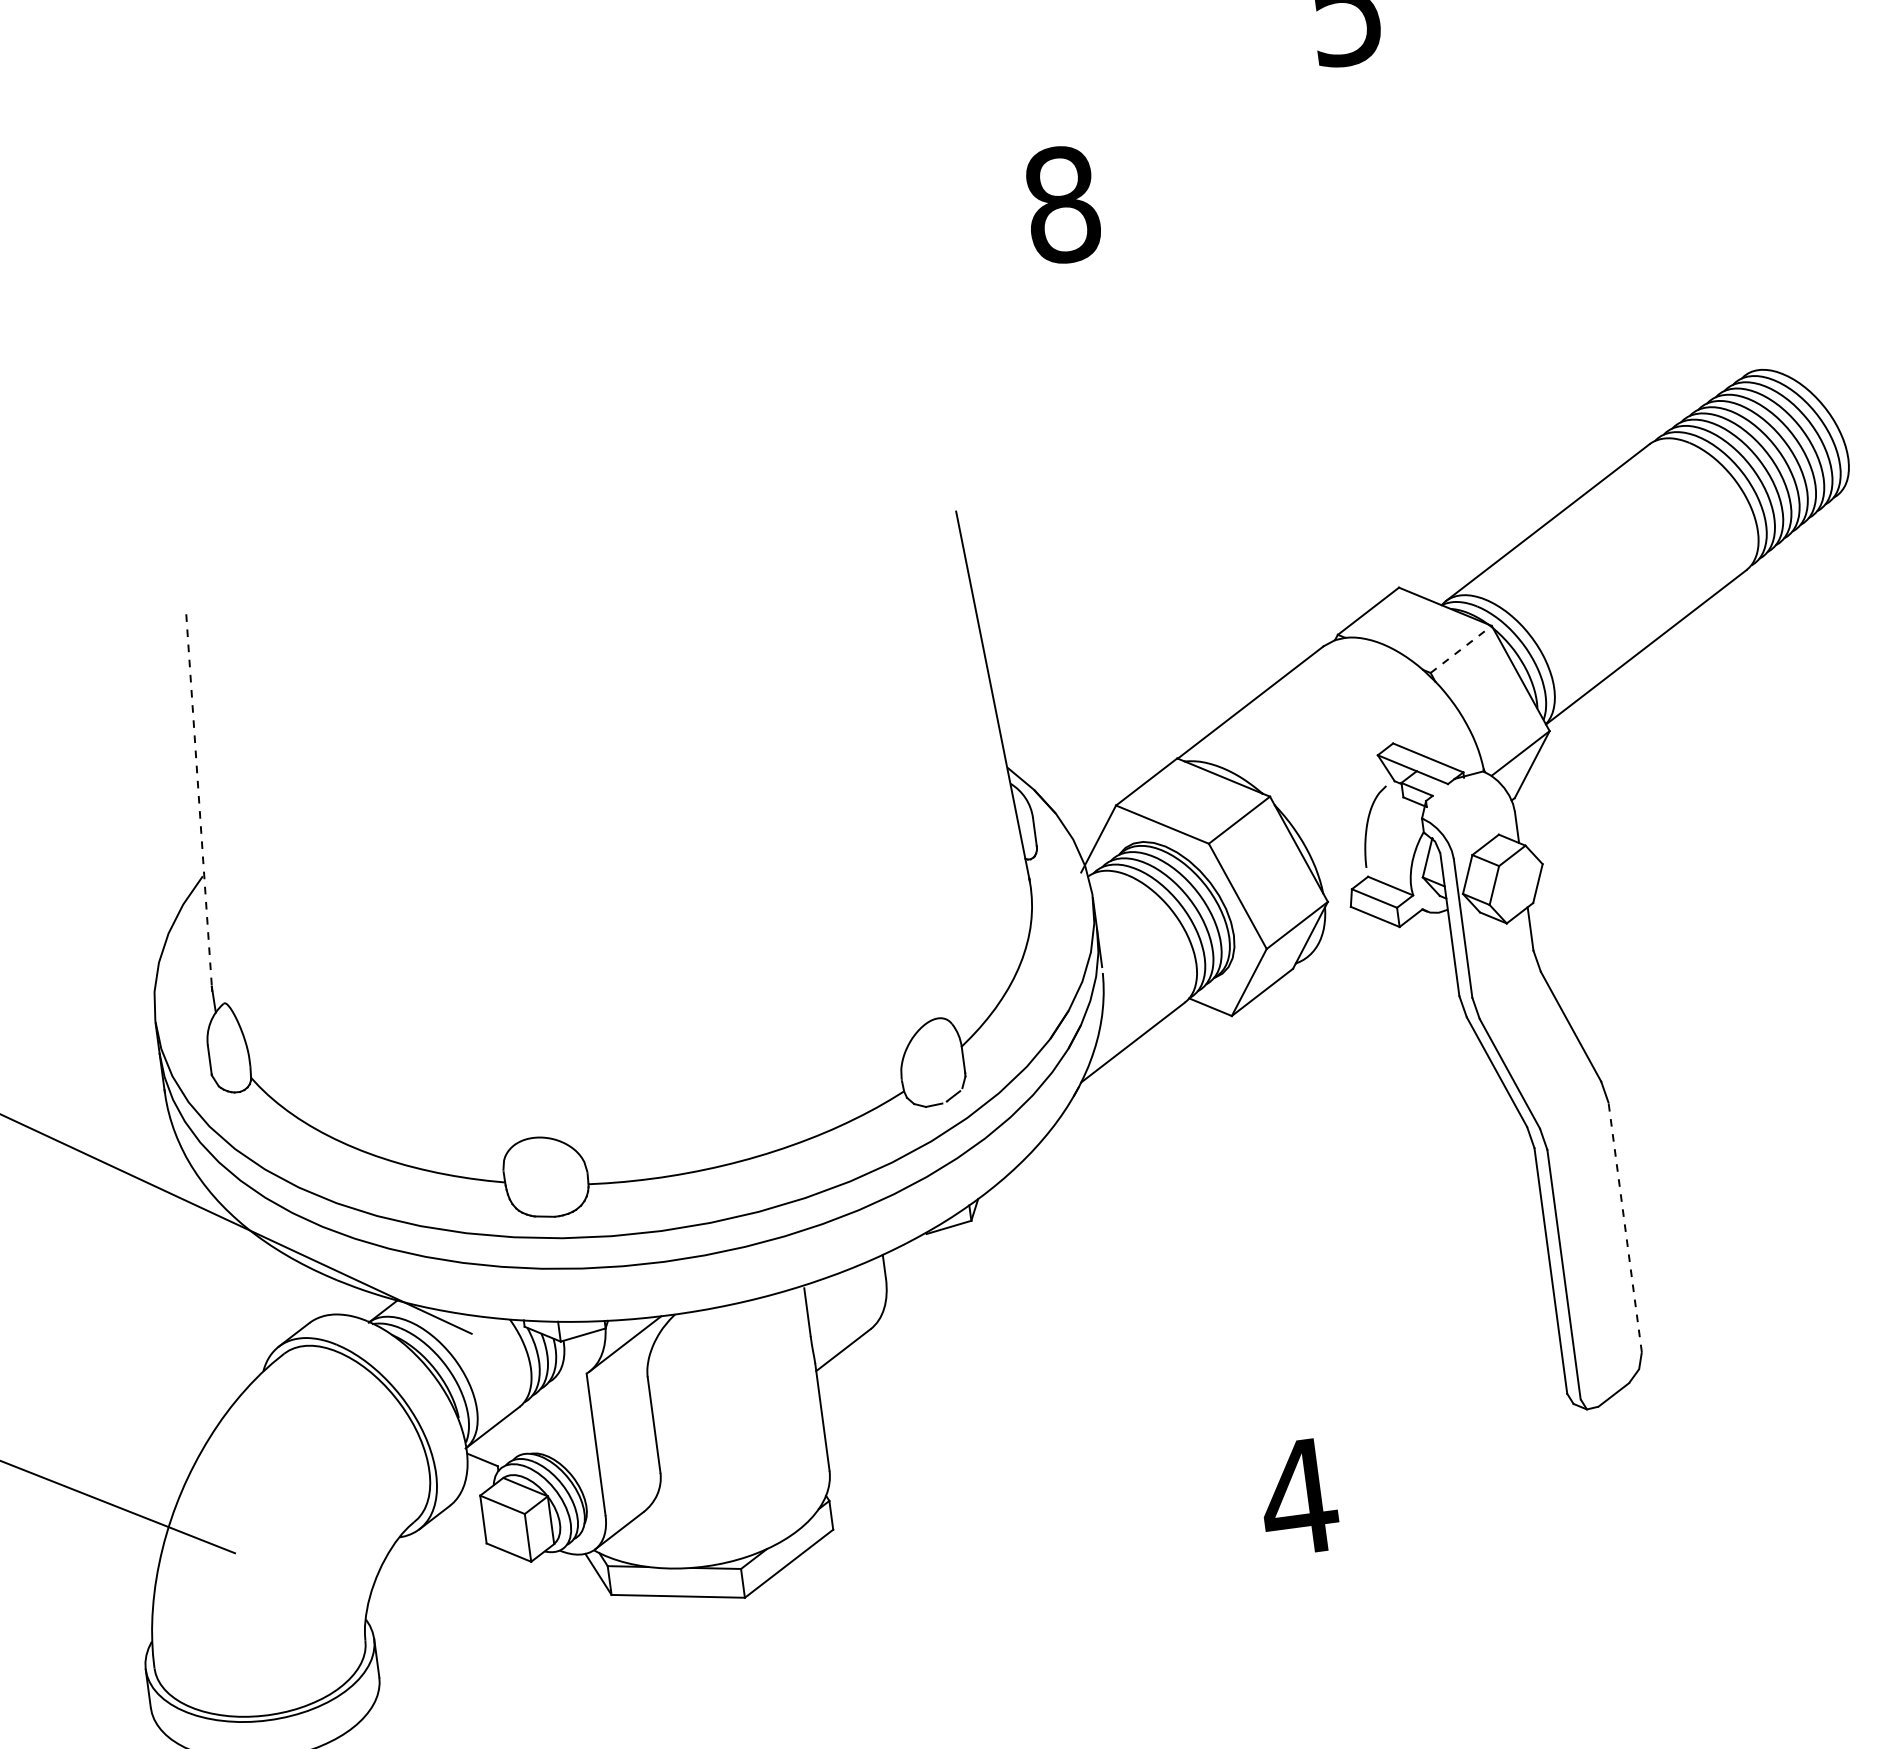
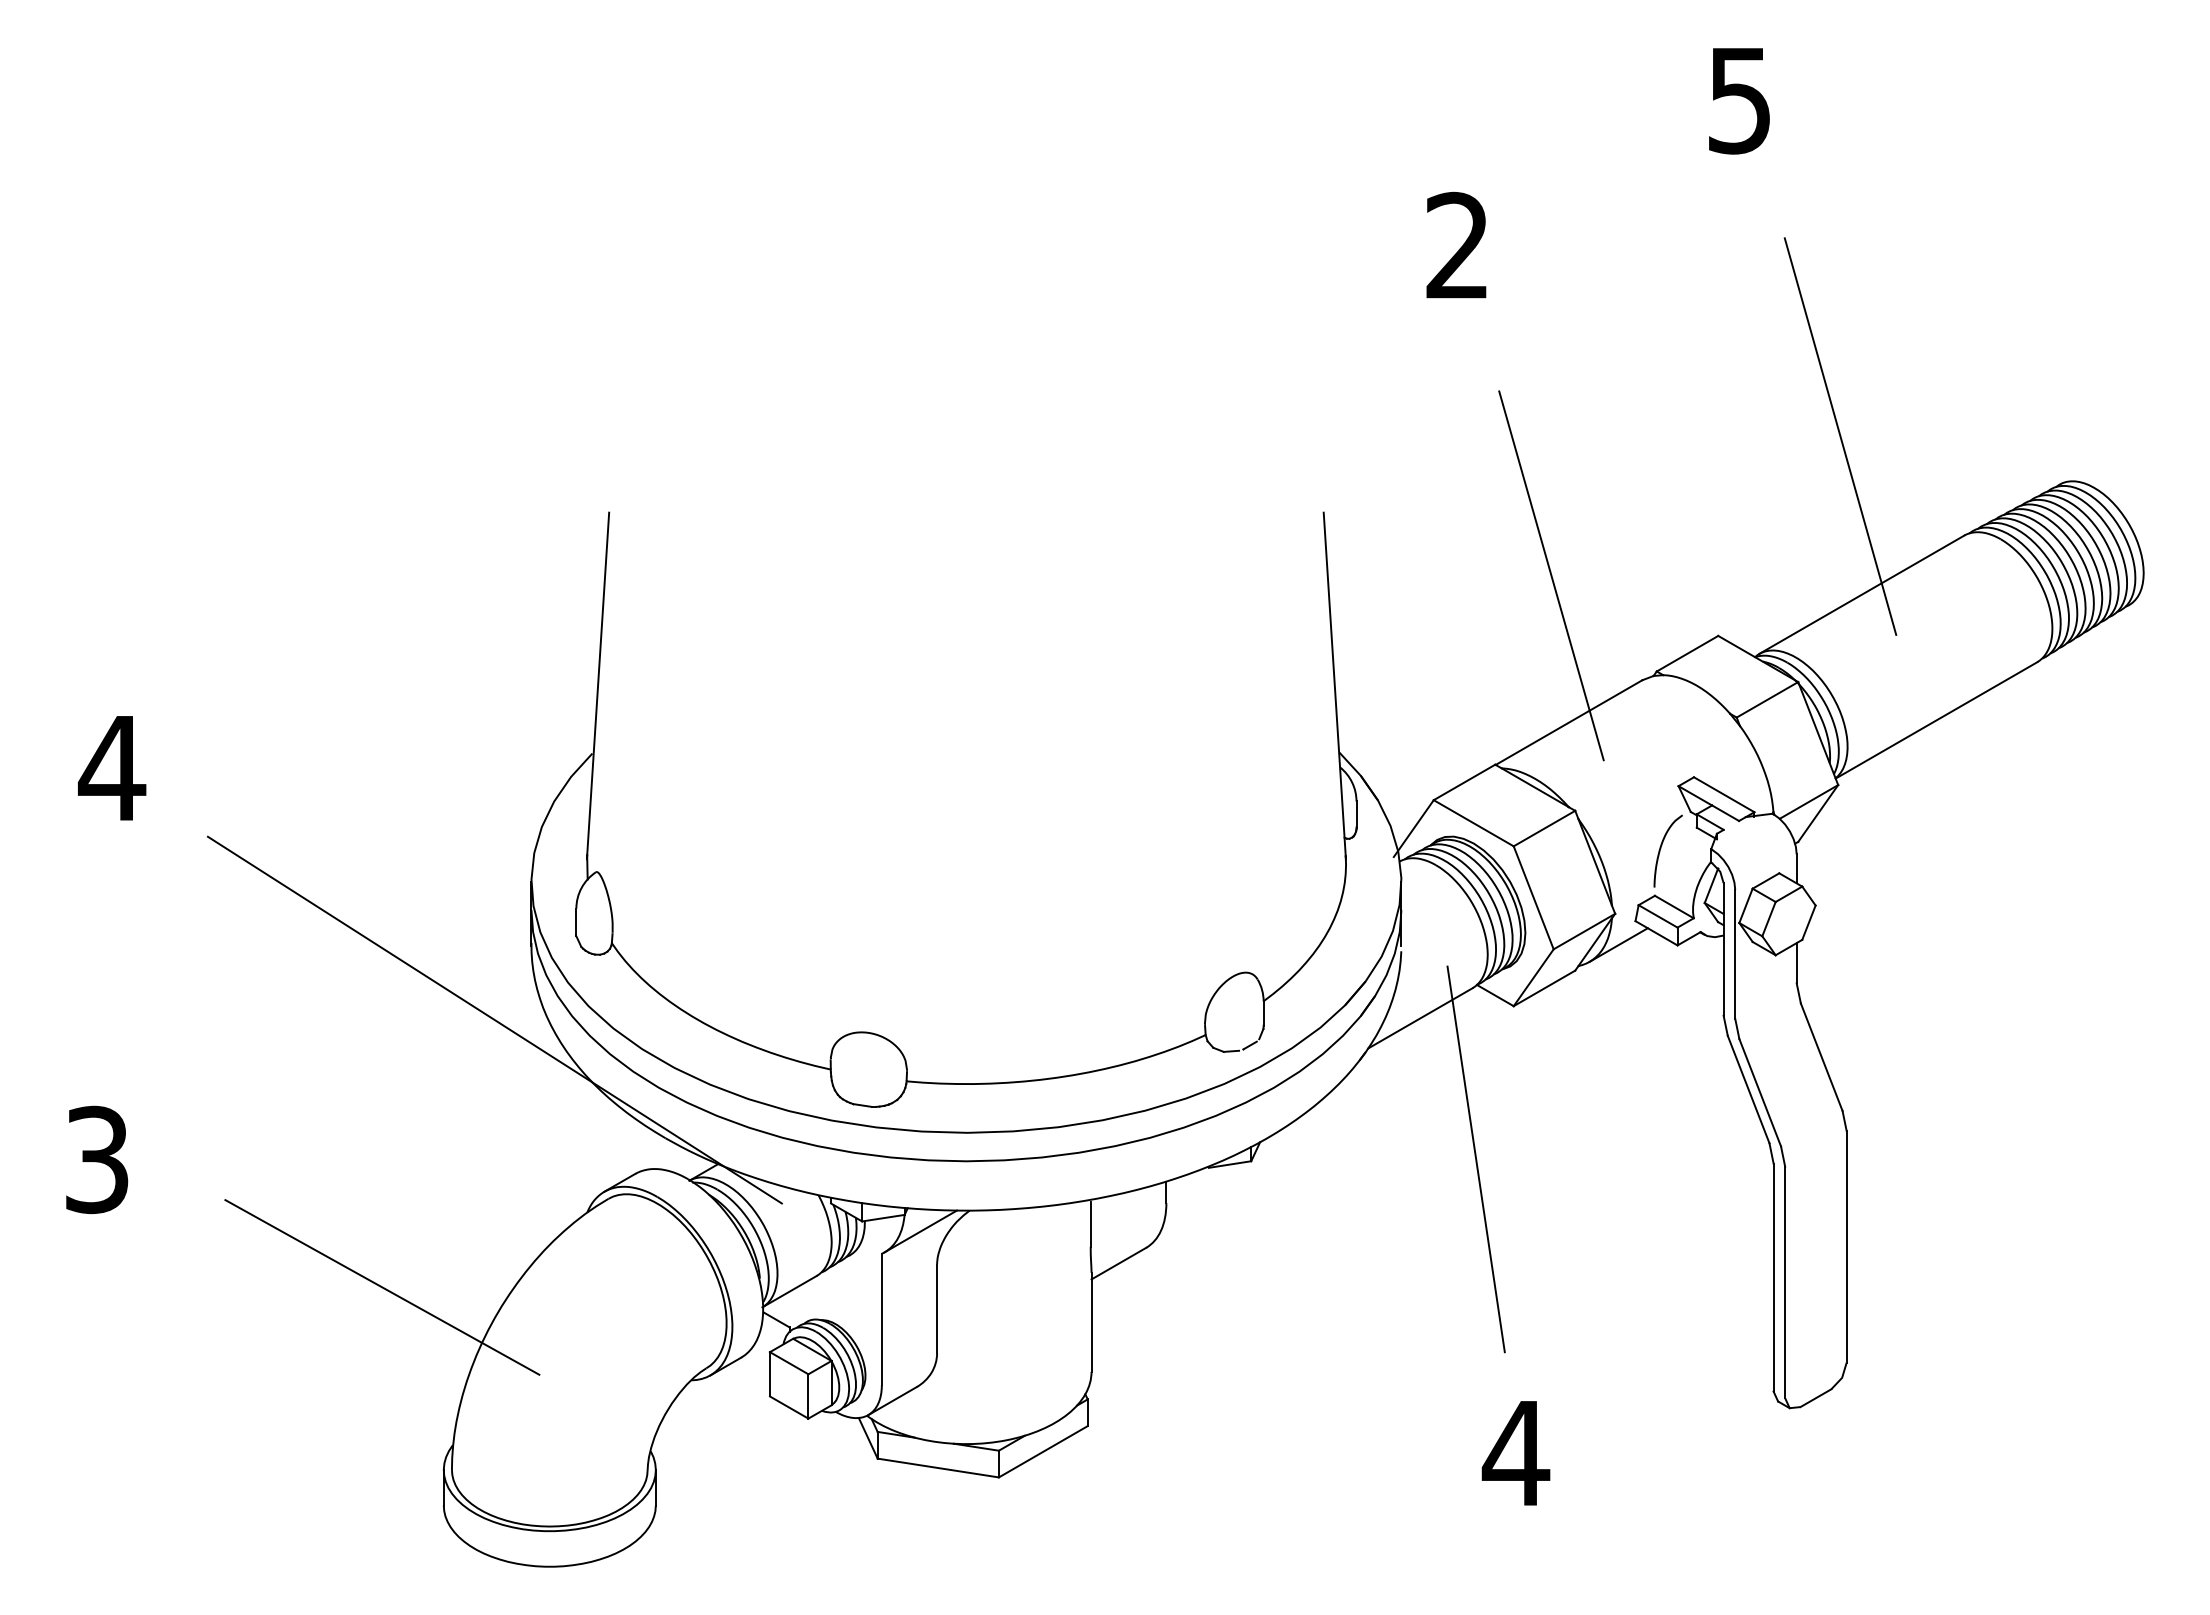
text: (1061, 204) -> (1457, 245), 8 -> 2
line: (1502, 355) -> (1840, 436), added
line: (1210, 546) -> (1551, 575), added
line: (1461, 649) -> (1767, 699), dashed -> solid
line: (199, 802) -> (598, 685), dashed -> solid
line: (1335, 934) -> (1618, 944), added
line: (1212, 1186) -> (1475, 1159), added
line: (1624, 1227) -> (1846, 1246), dashed -> solid

